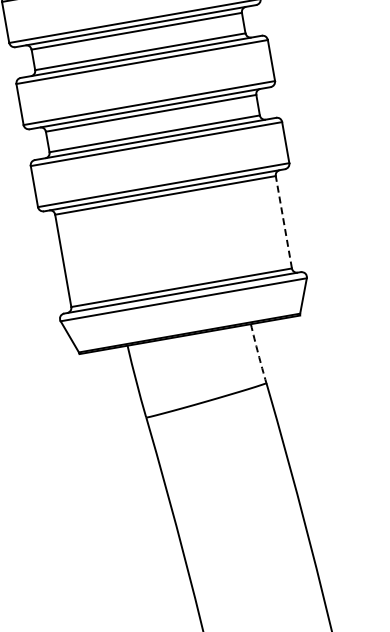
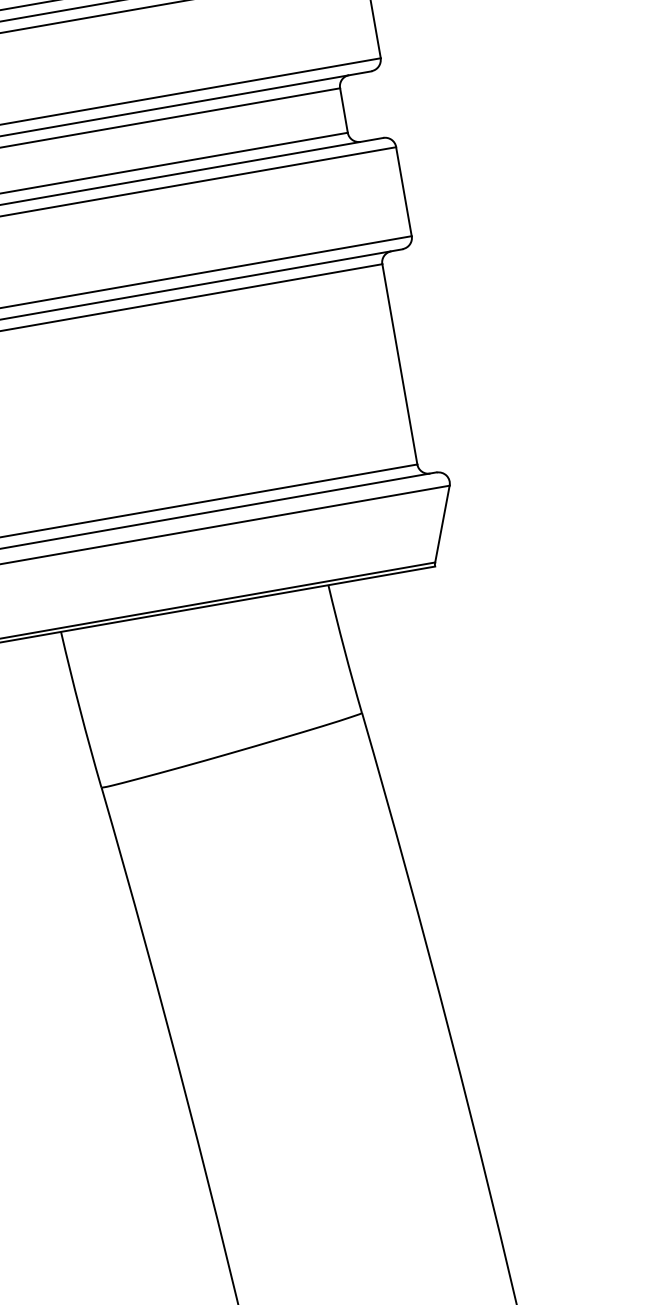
line: (283, 222) -> (399, 364), dashed -> solid
arc: (258, 353) -> (344, 648), dashed -> solid

